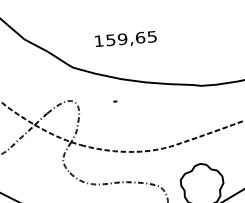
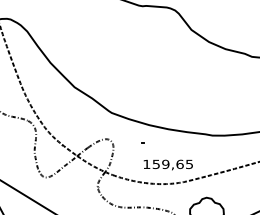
text: (124, 39) -> (167, 164), moved

